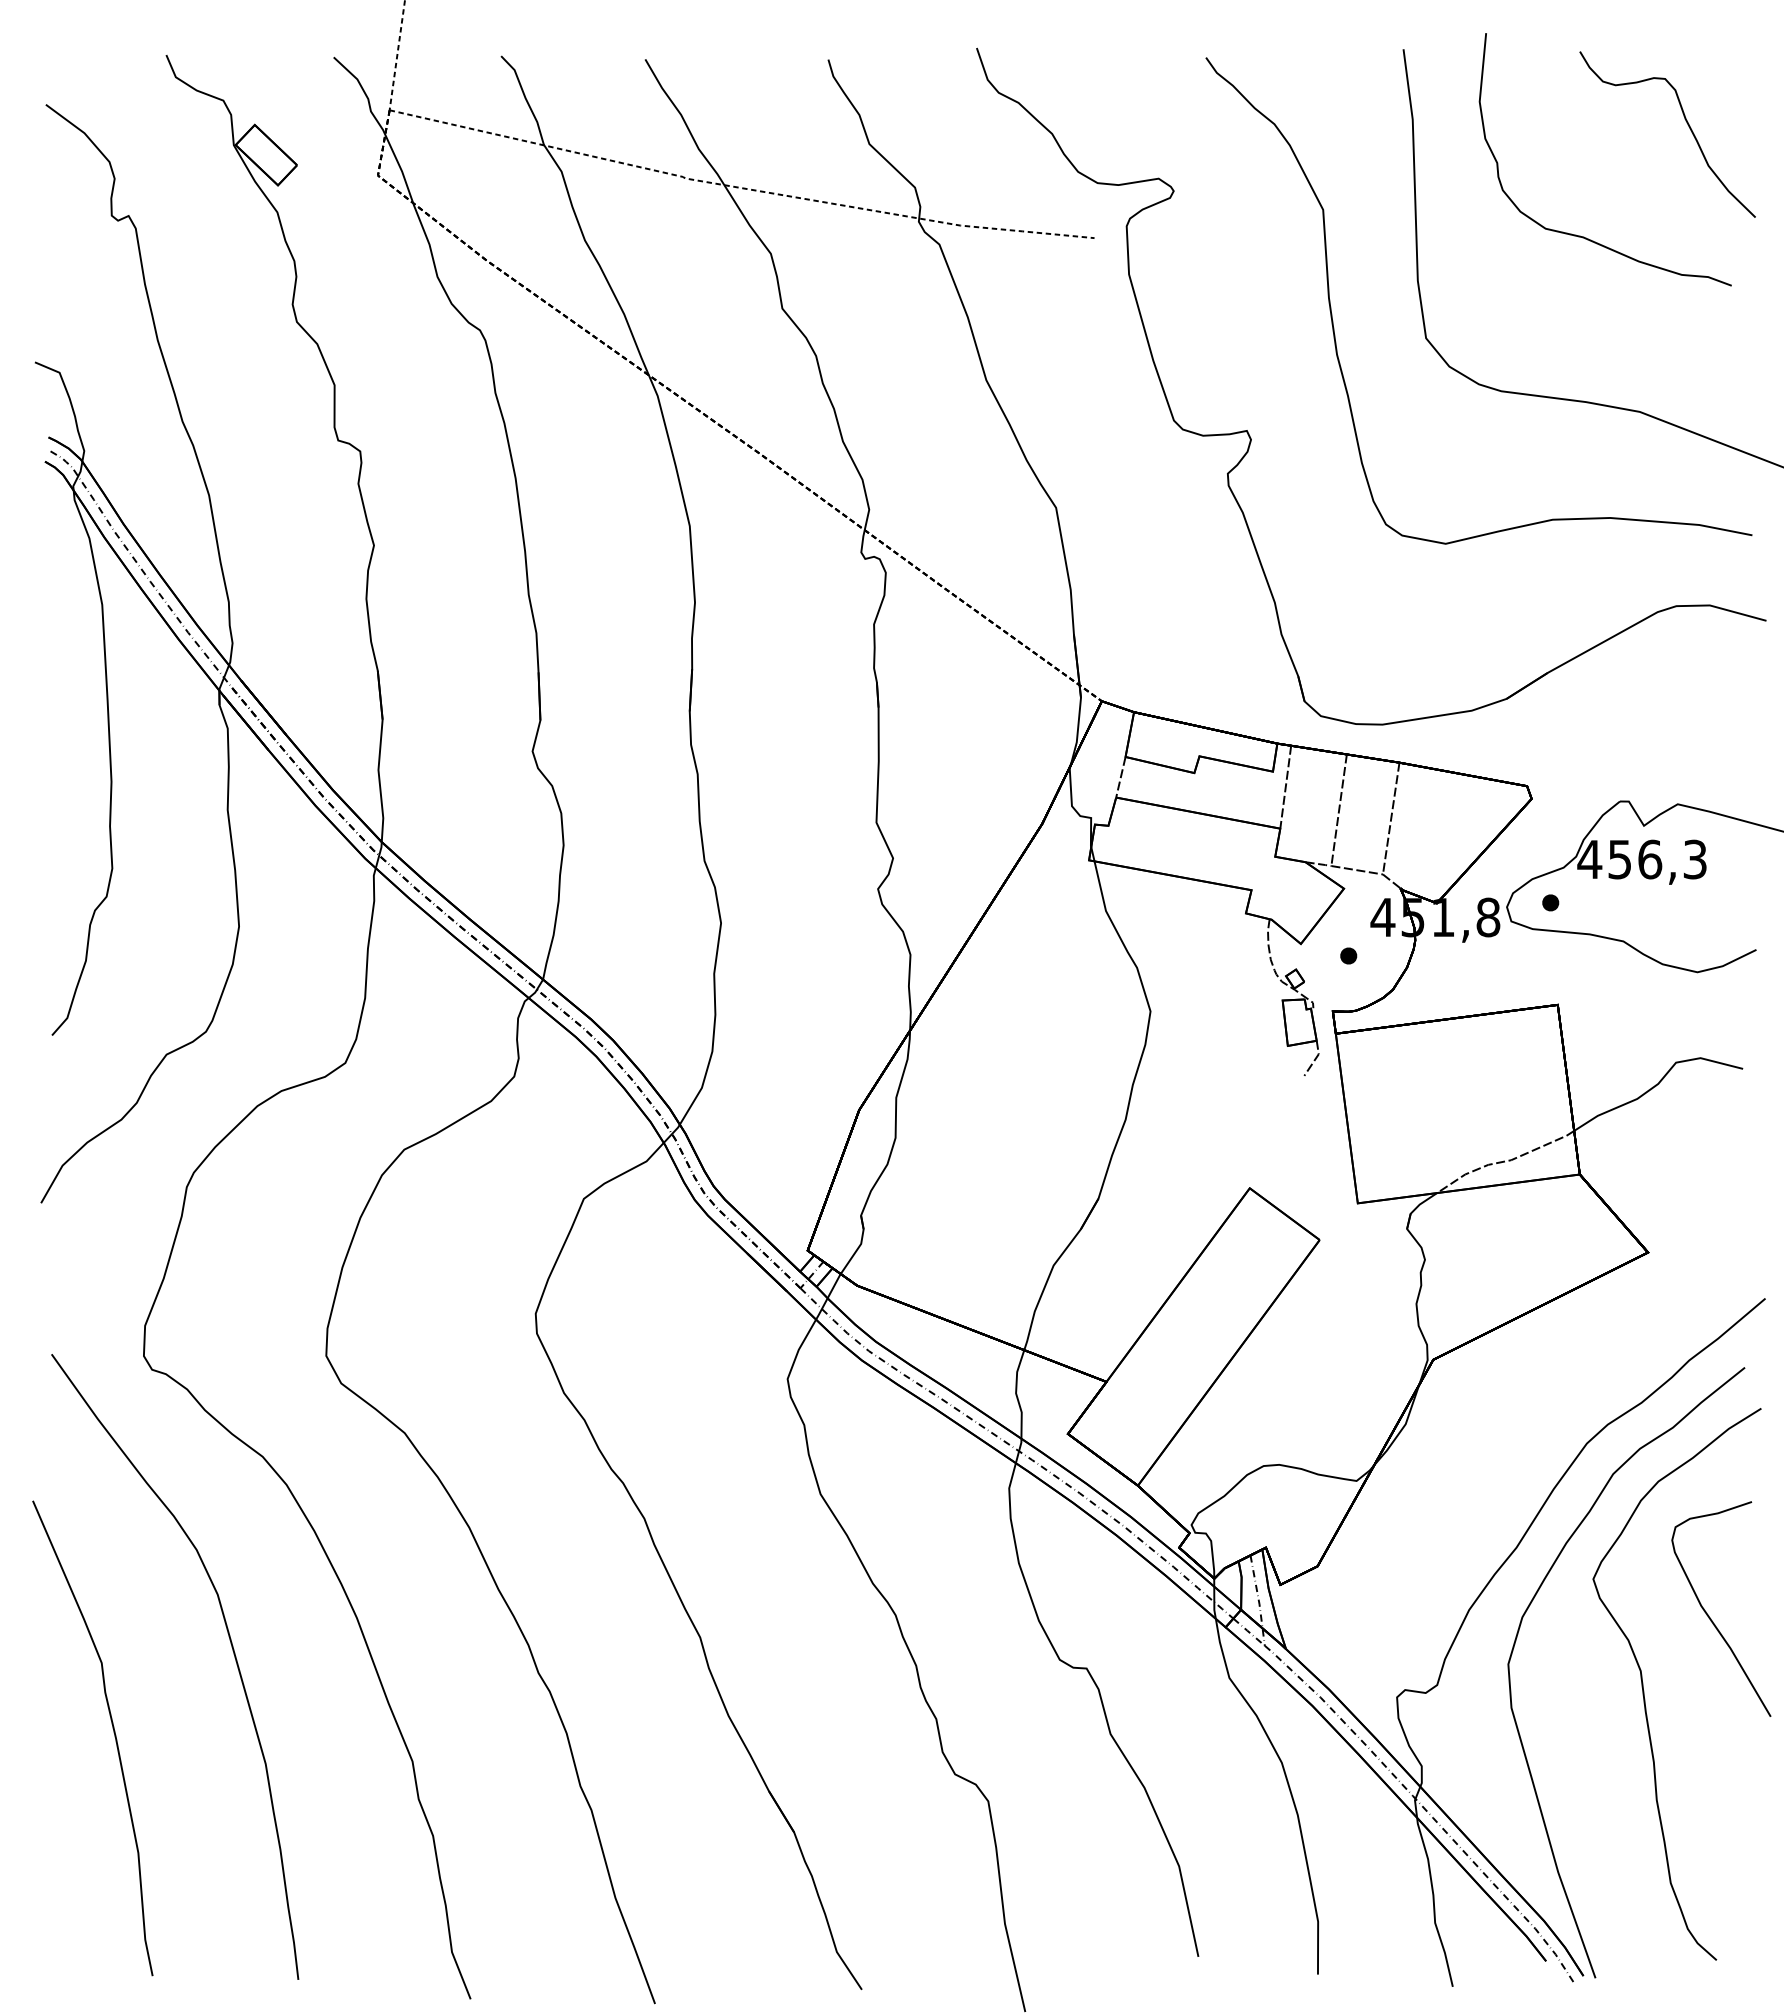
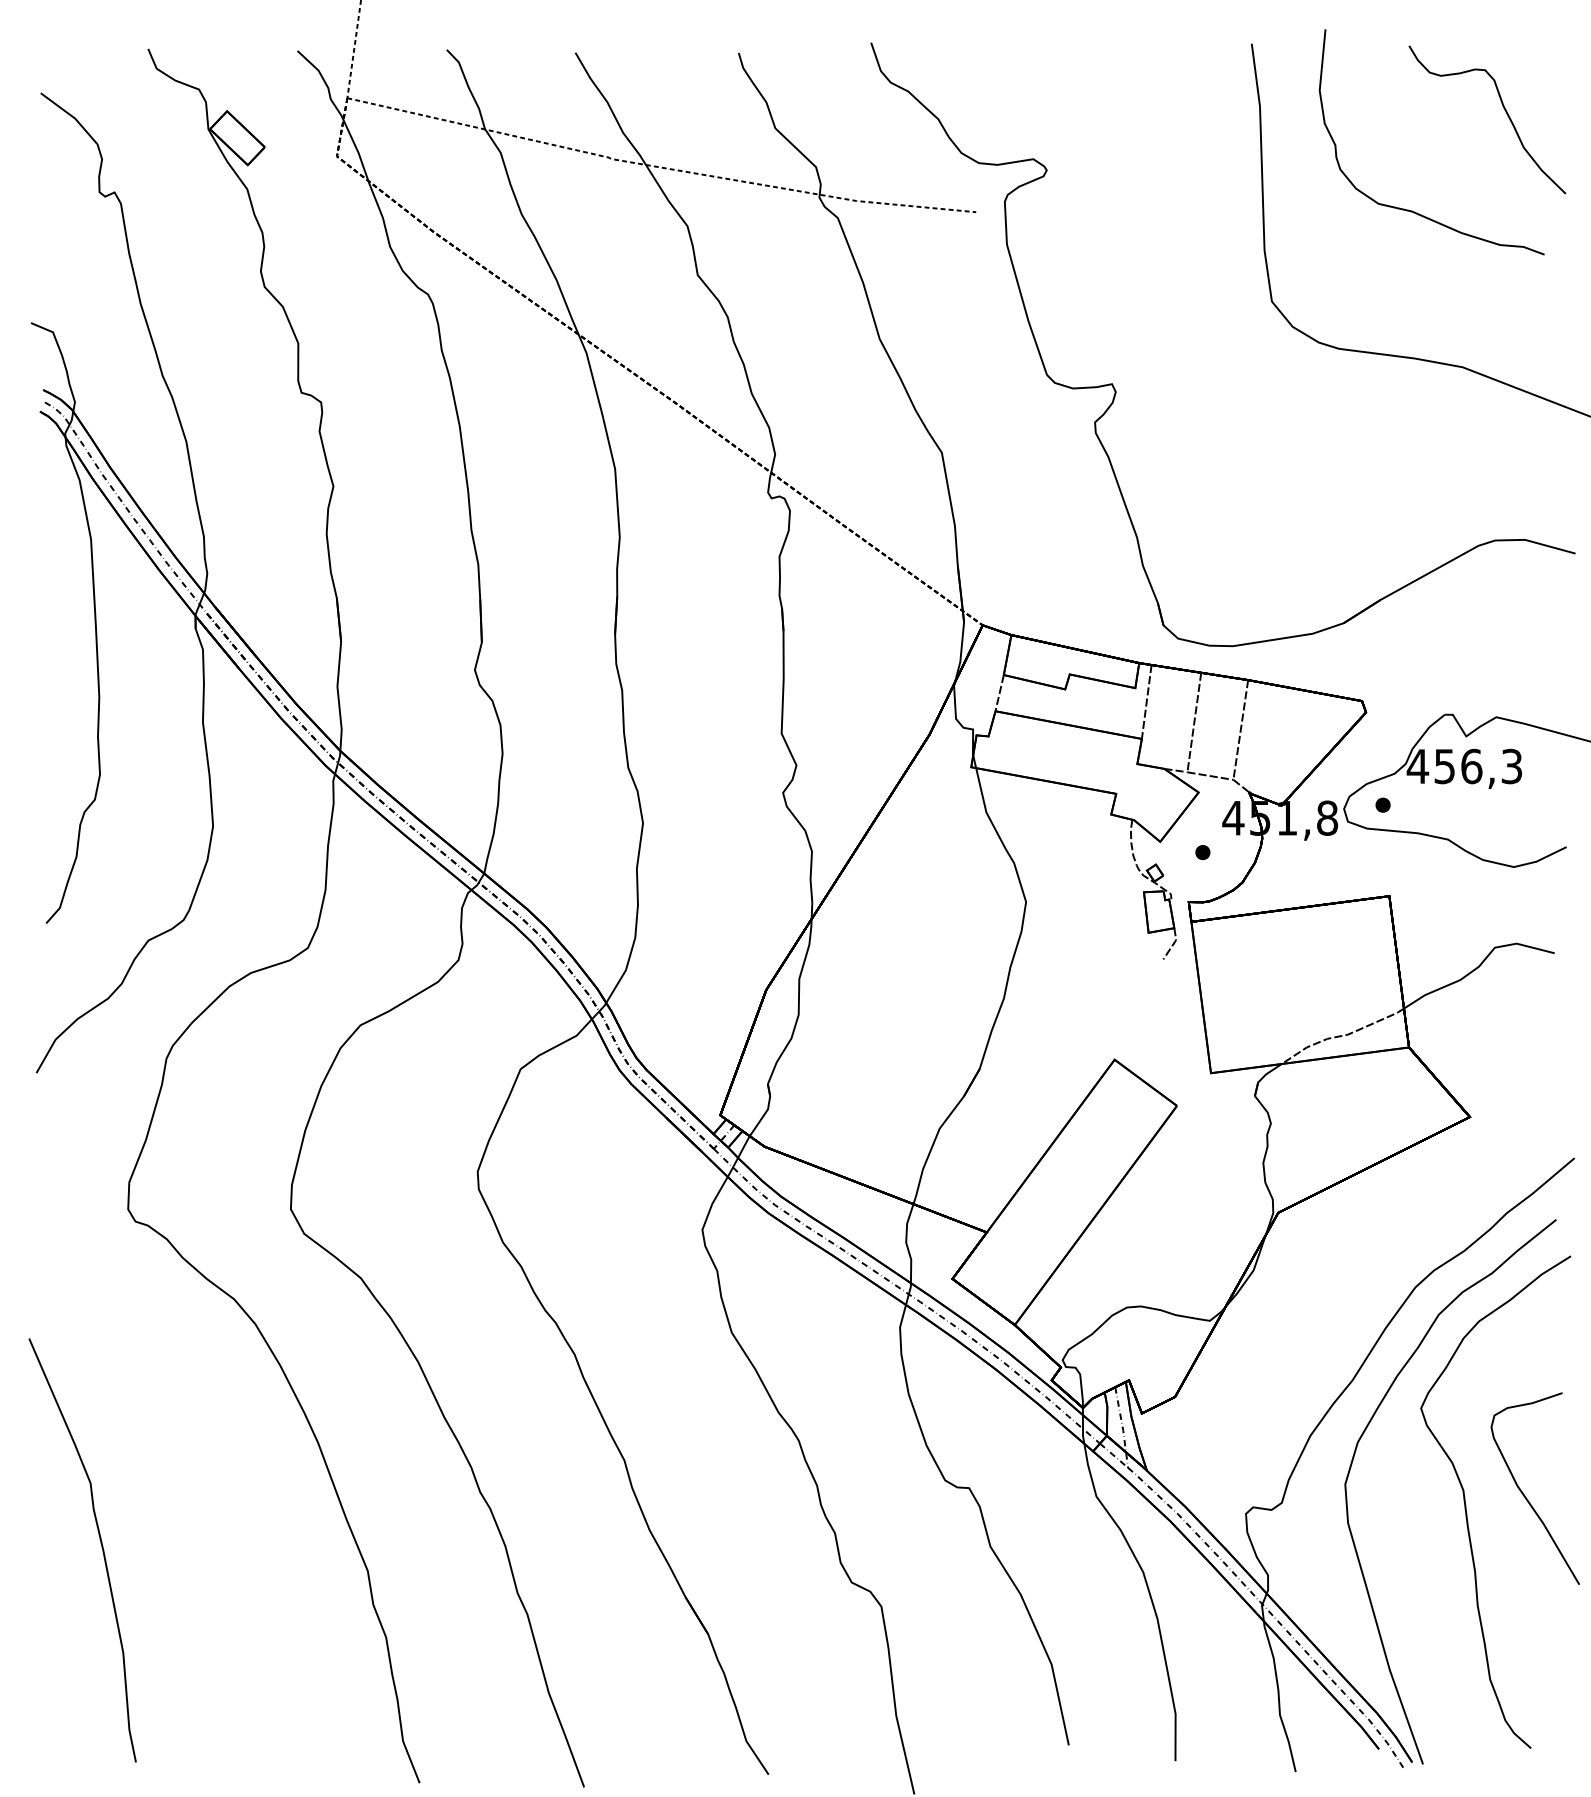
curve: (1333, 320) -> (1189, 285), removed
curve: (1711, 1618) -> (1526, 1497), moved
curve: (232, 1651) -> (207, 1472), removed

